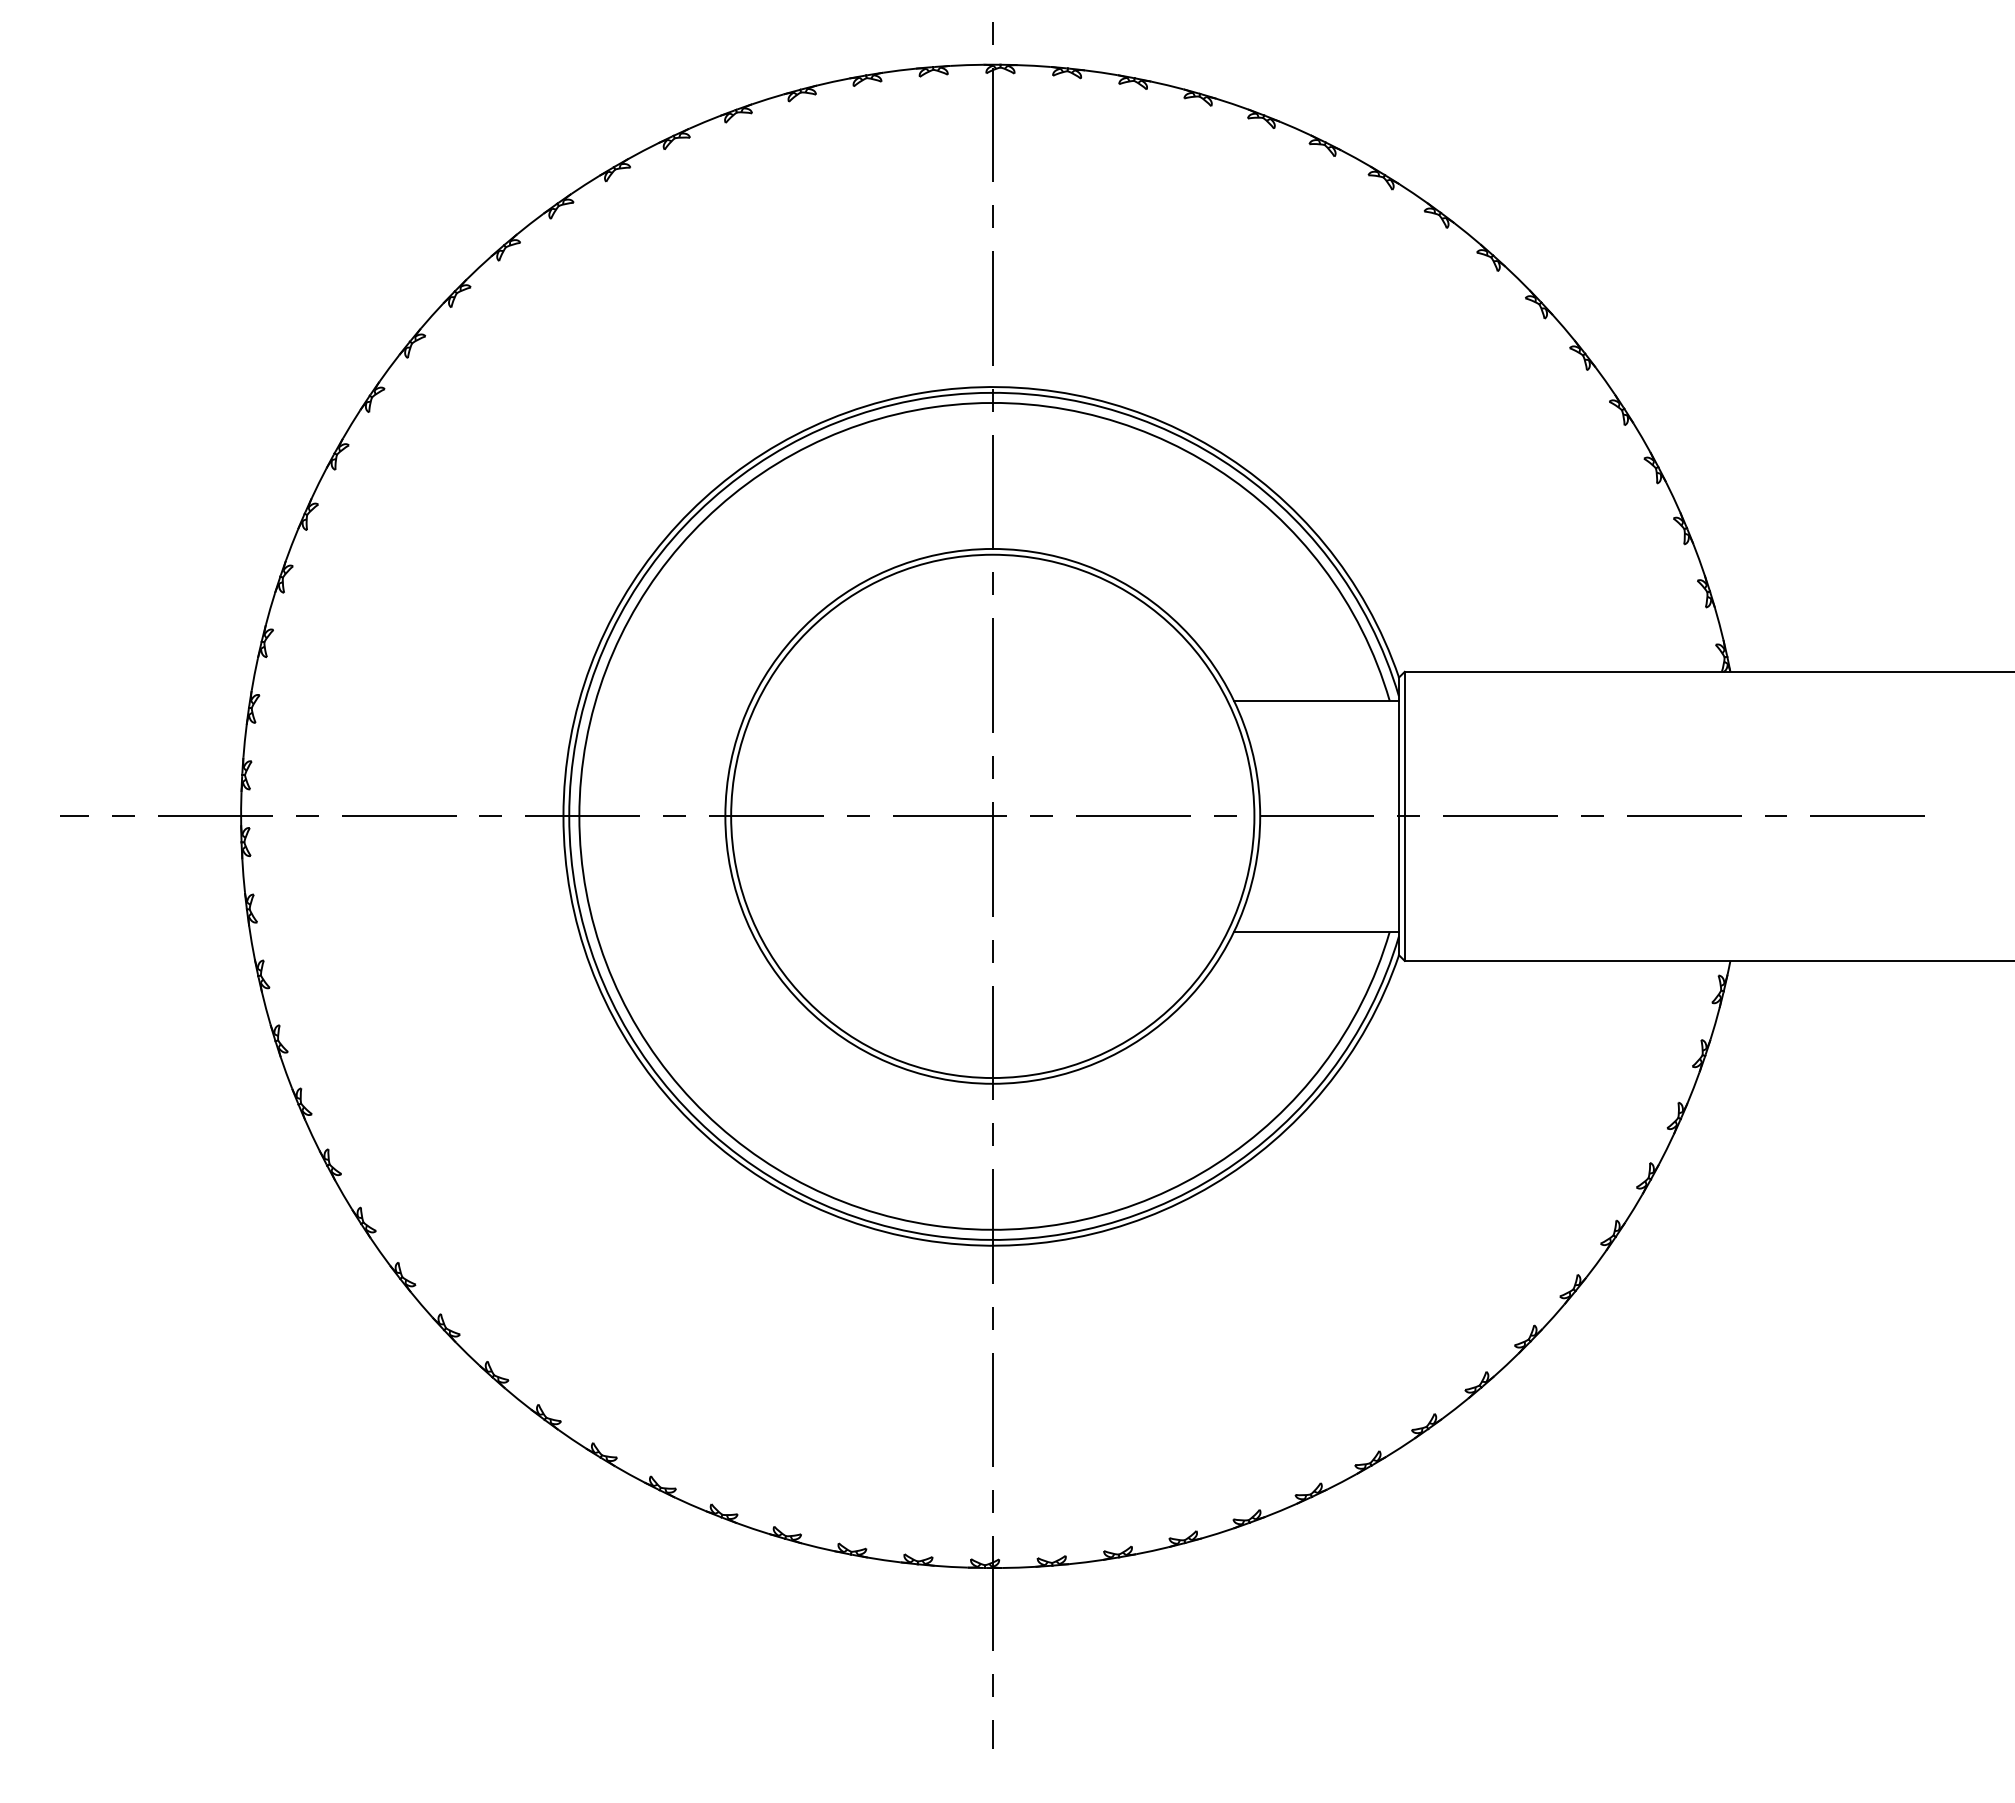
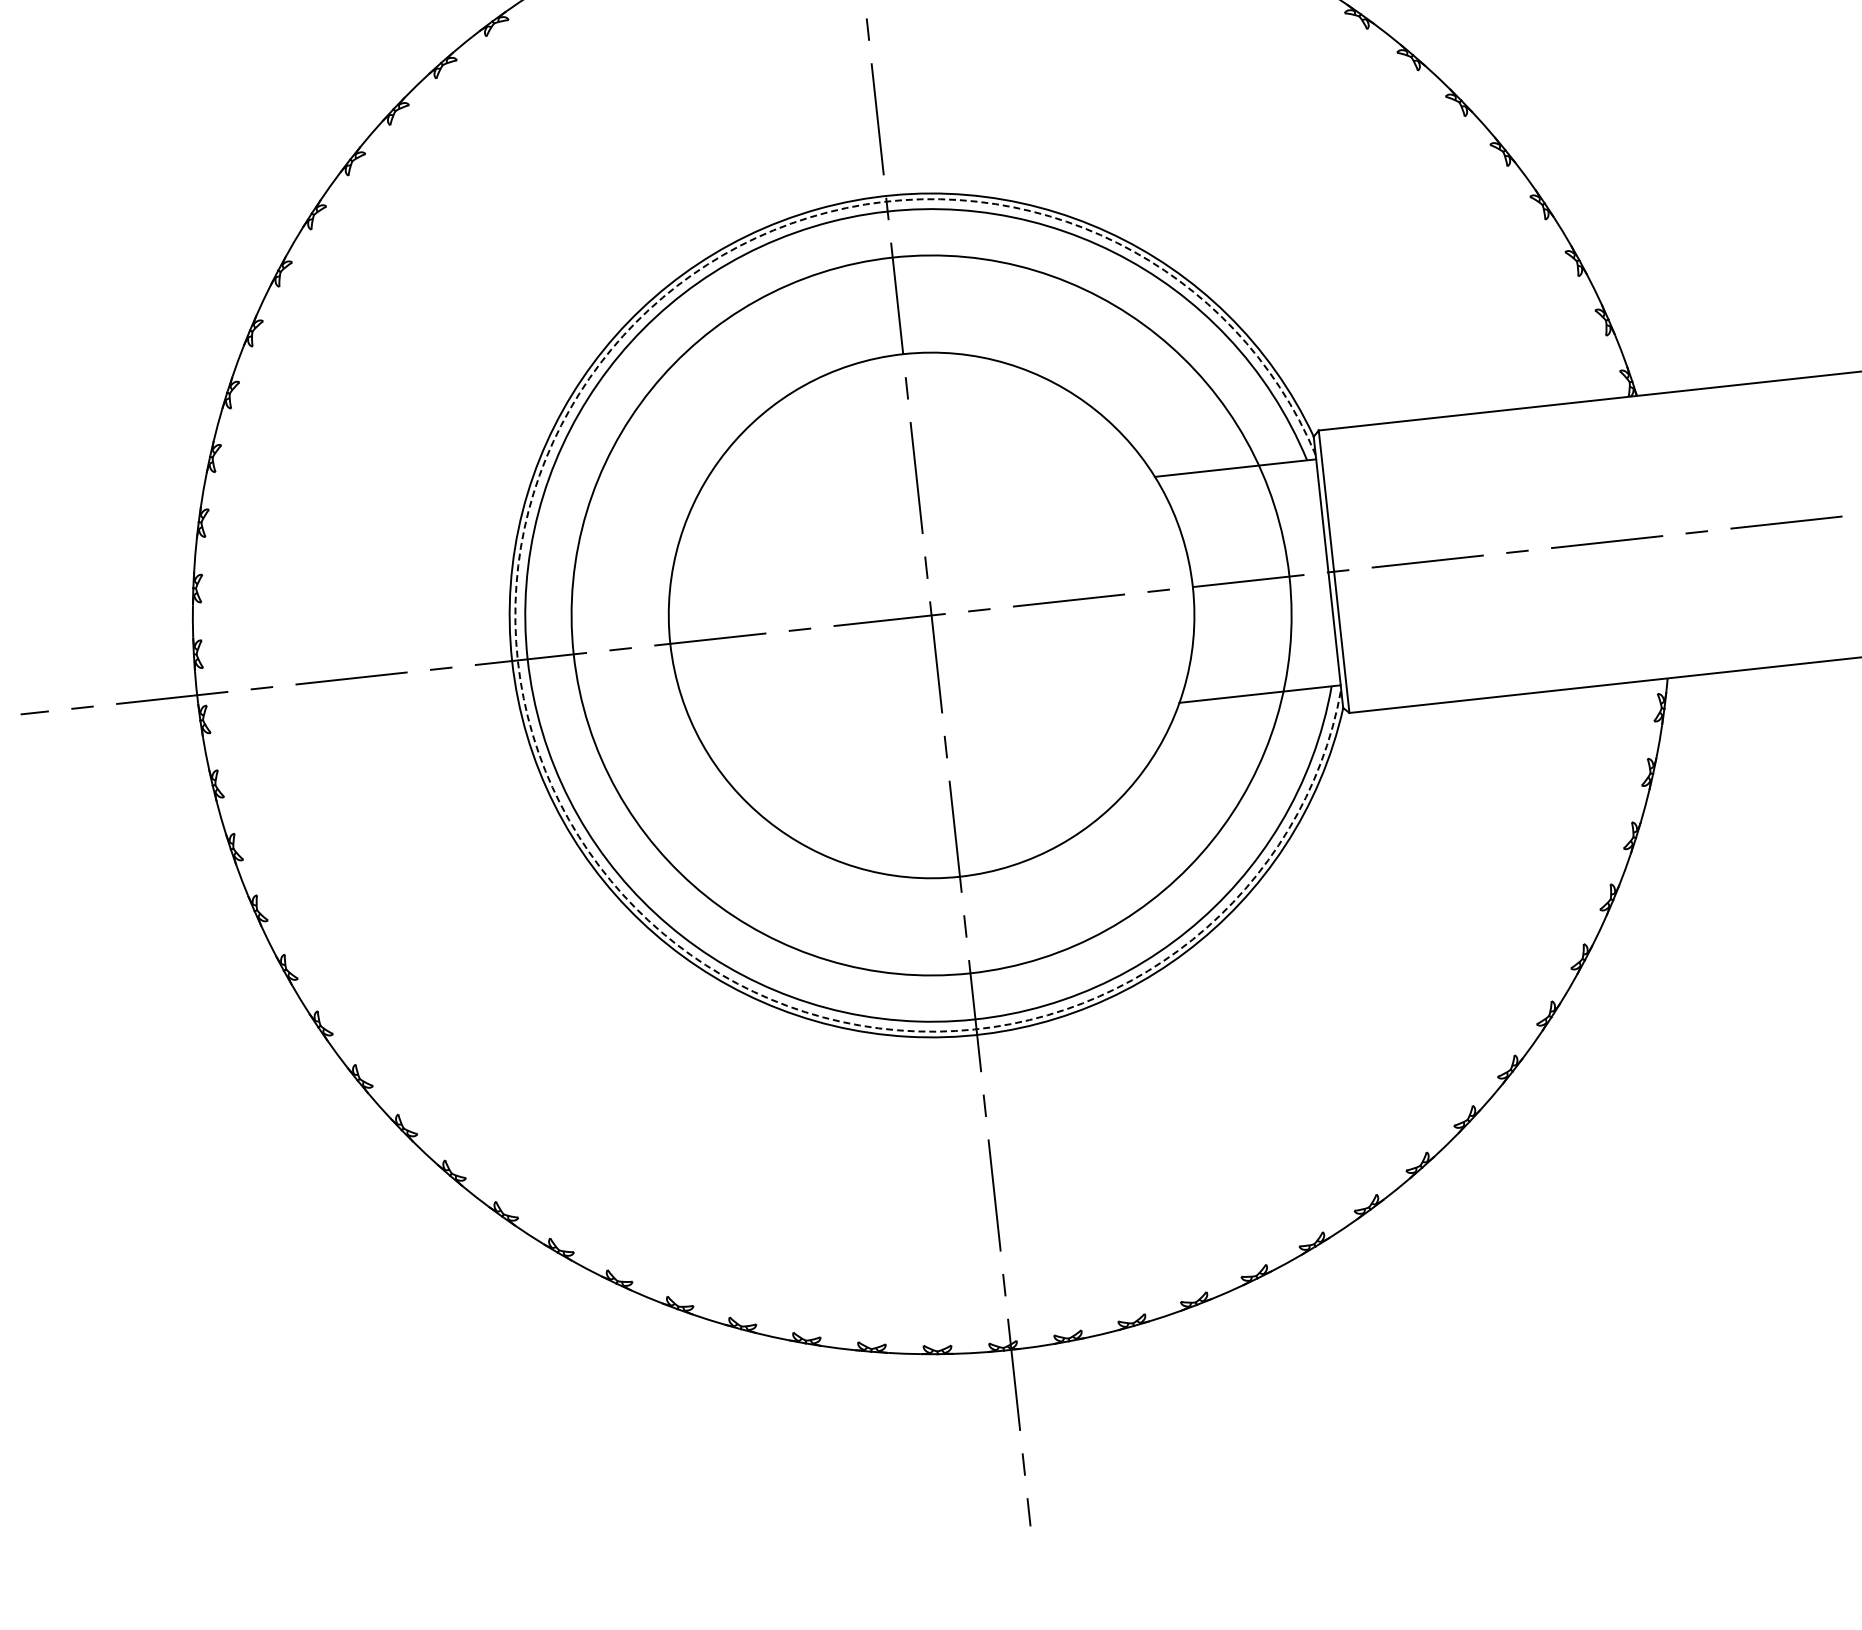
arc: (569, 816) -> (518, 660), solid -> dashed
circle: (992, 816) -> (931, 615), size x1.4

